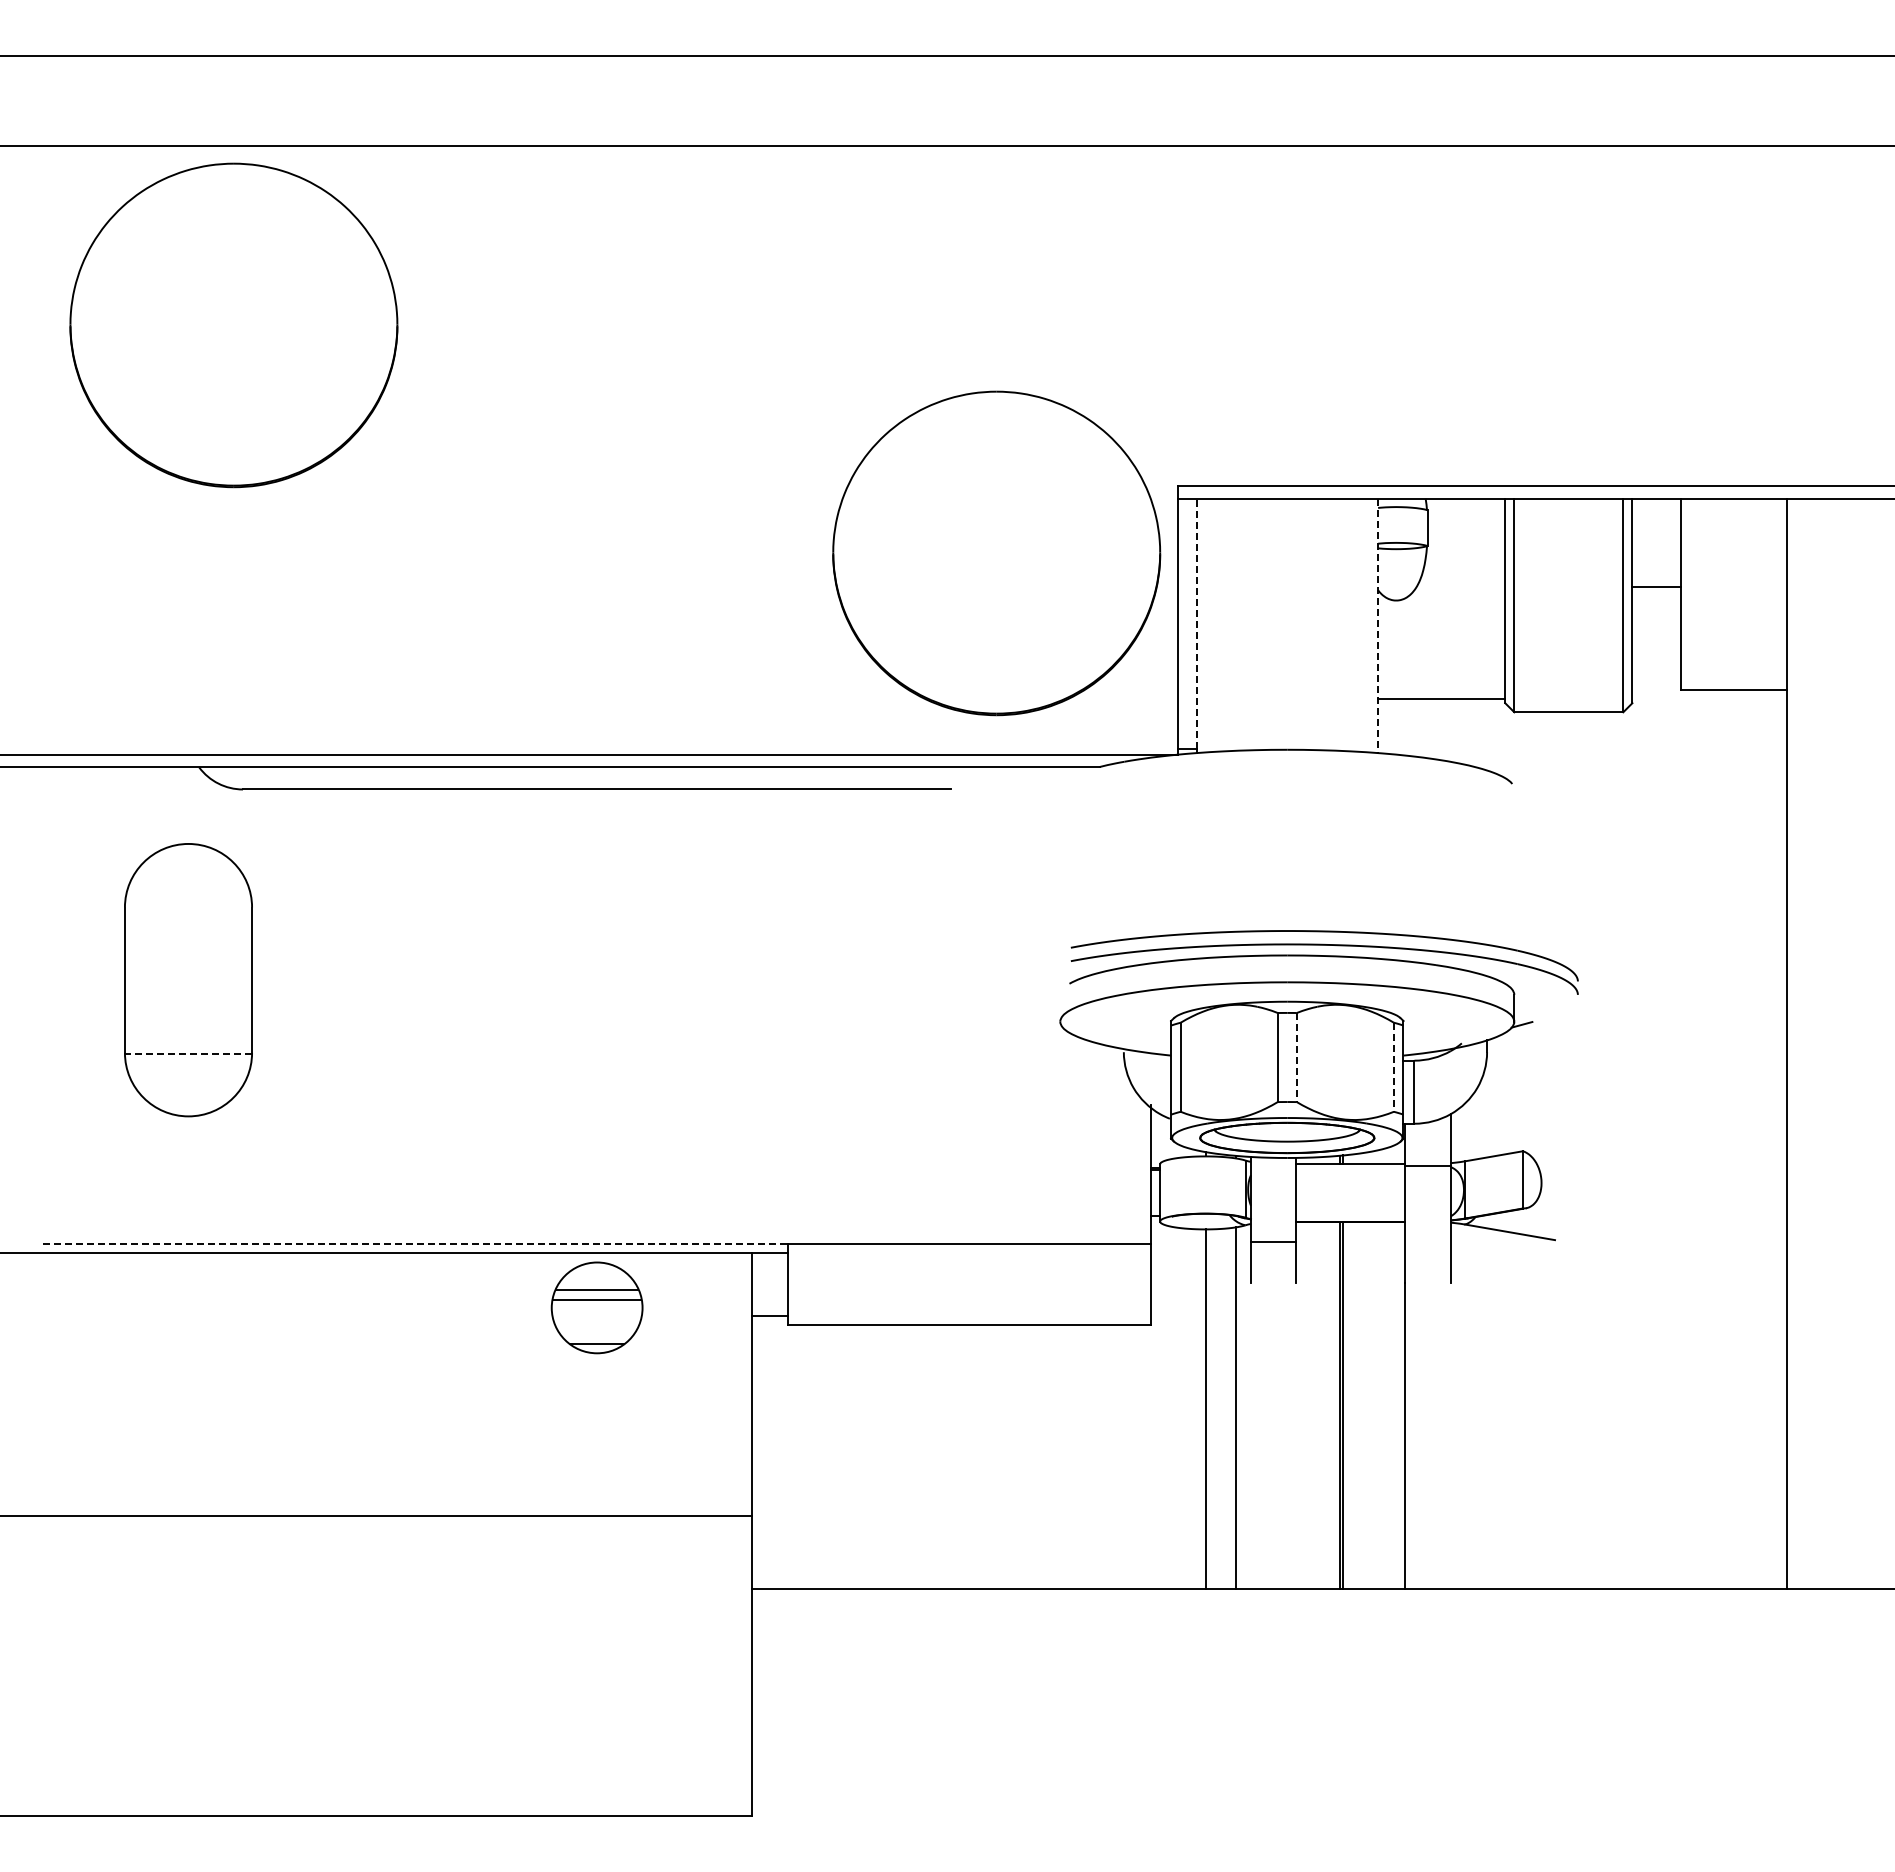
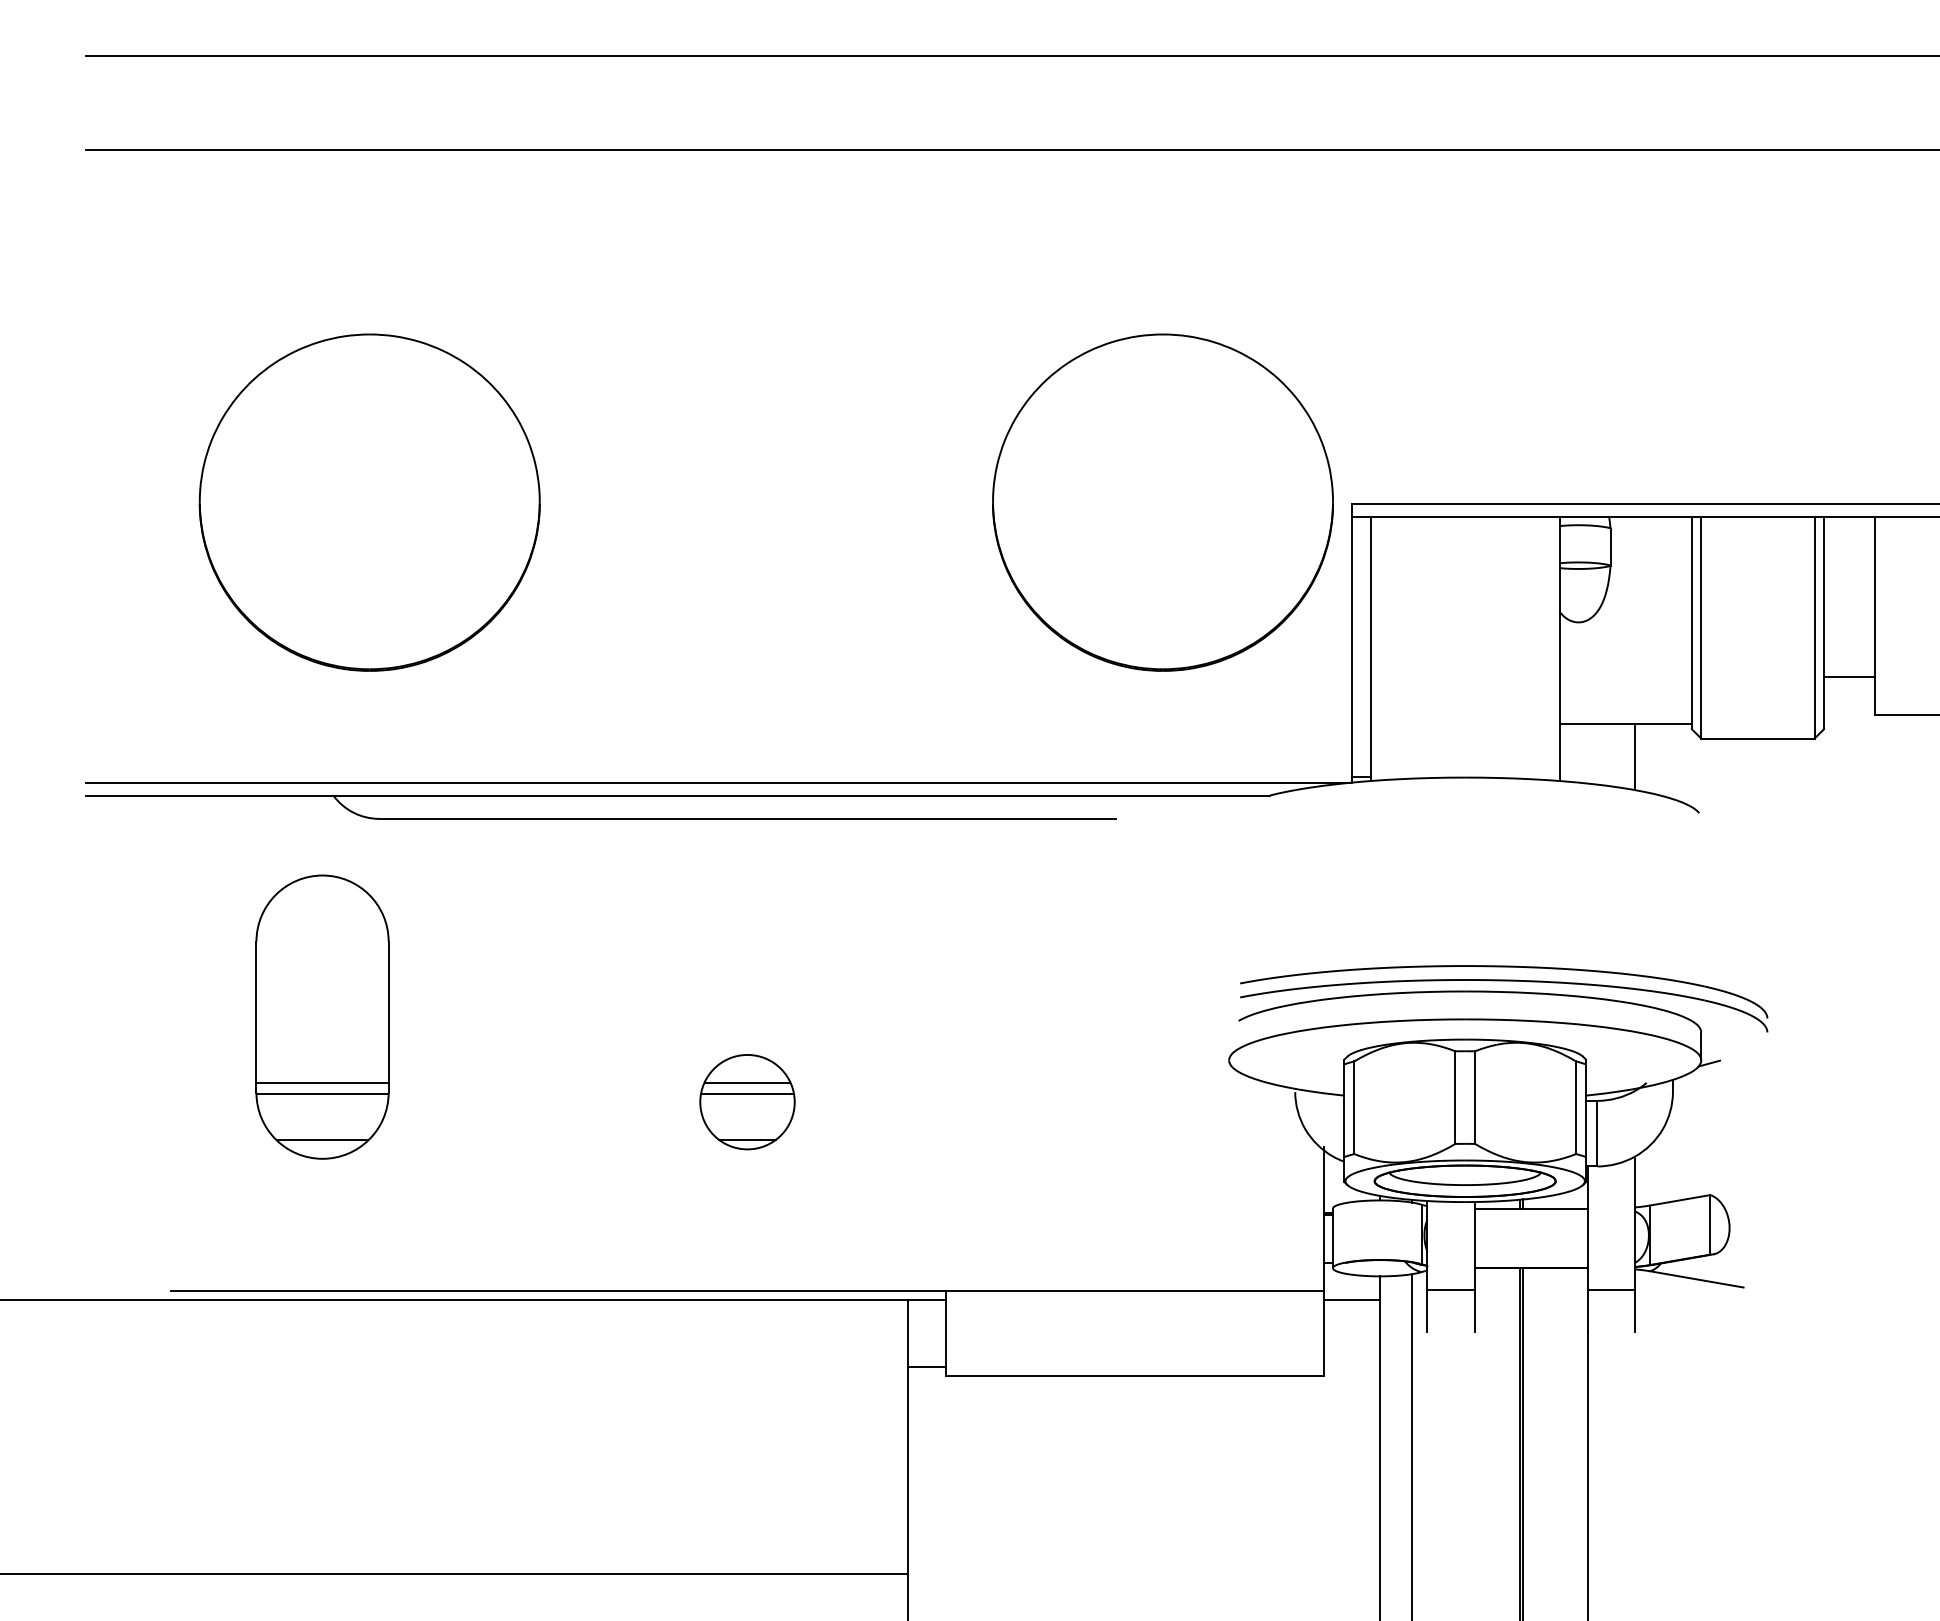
part: (233, 325) -> (369, 502), moved
part: (996, 553) -> (1162, 502), moved
line: (1656, 587) -> (1849, 677), moved
line: (1196, 623) -> (1370, 646), dashed -> solid
line: (1378, 626) -> (1560, 649), dashed -> solid
line: (1450, 730) -> (1634, 757), added
line: (188, 1043) -> (322, 1083), added
line: (188, 1054) -> (322, 1094), dashed -> solid
line: (1296, 1057) -> (1474, 1097), dashed -> solid
line: (1393, 1067) -> (1575, 1107), dashed -> solid
line: (188, 1098) -> (322, 1140), added
line: (1427, 1166) -> (1610, 1289), moved
line: (416, 1243) -> (559, 1291), dashed -> solid
line: (1178, 1252) -> (1352, 1300), added
part: (596, 1307) -> (746, 1101), moved

